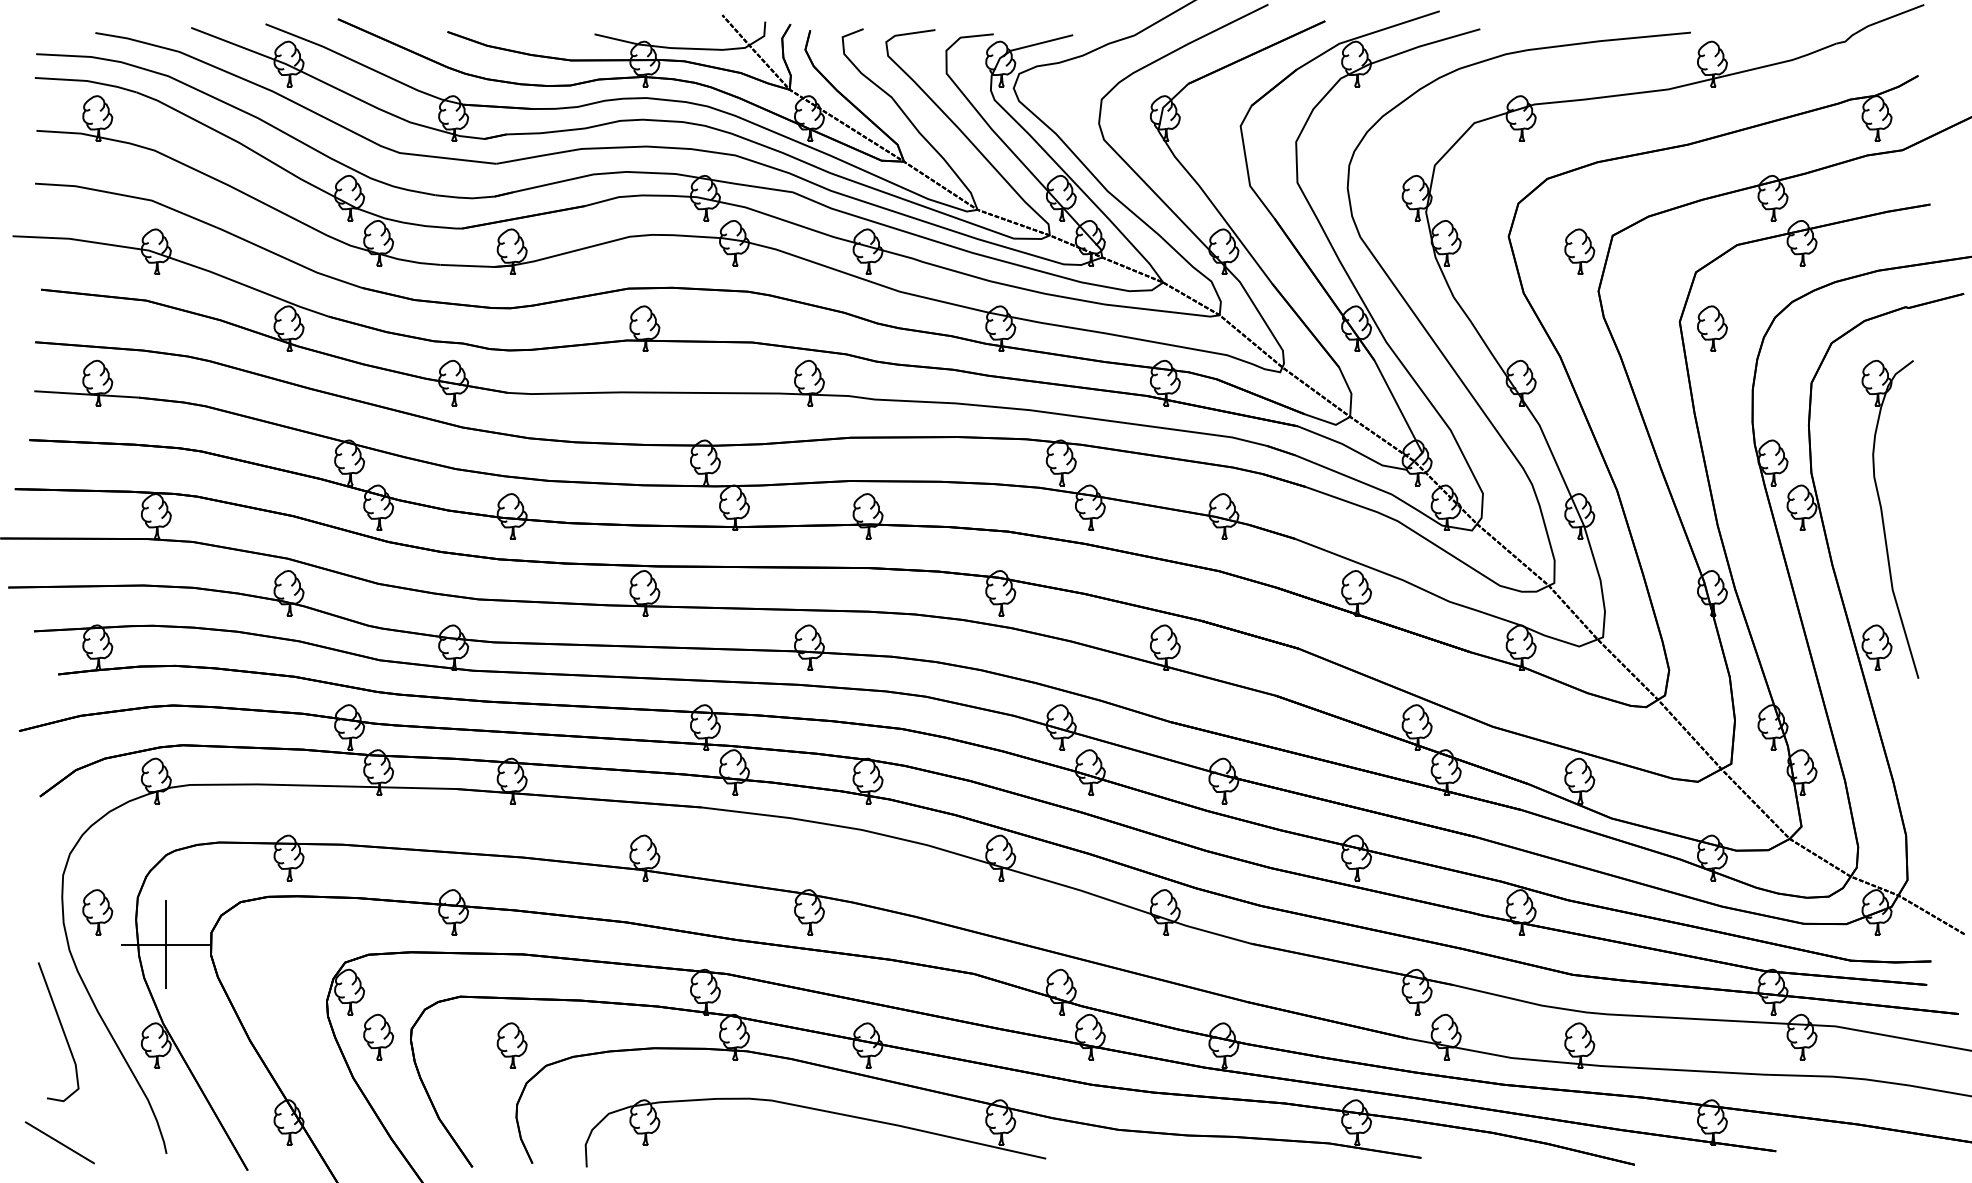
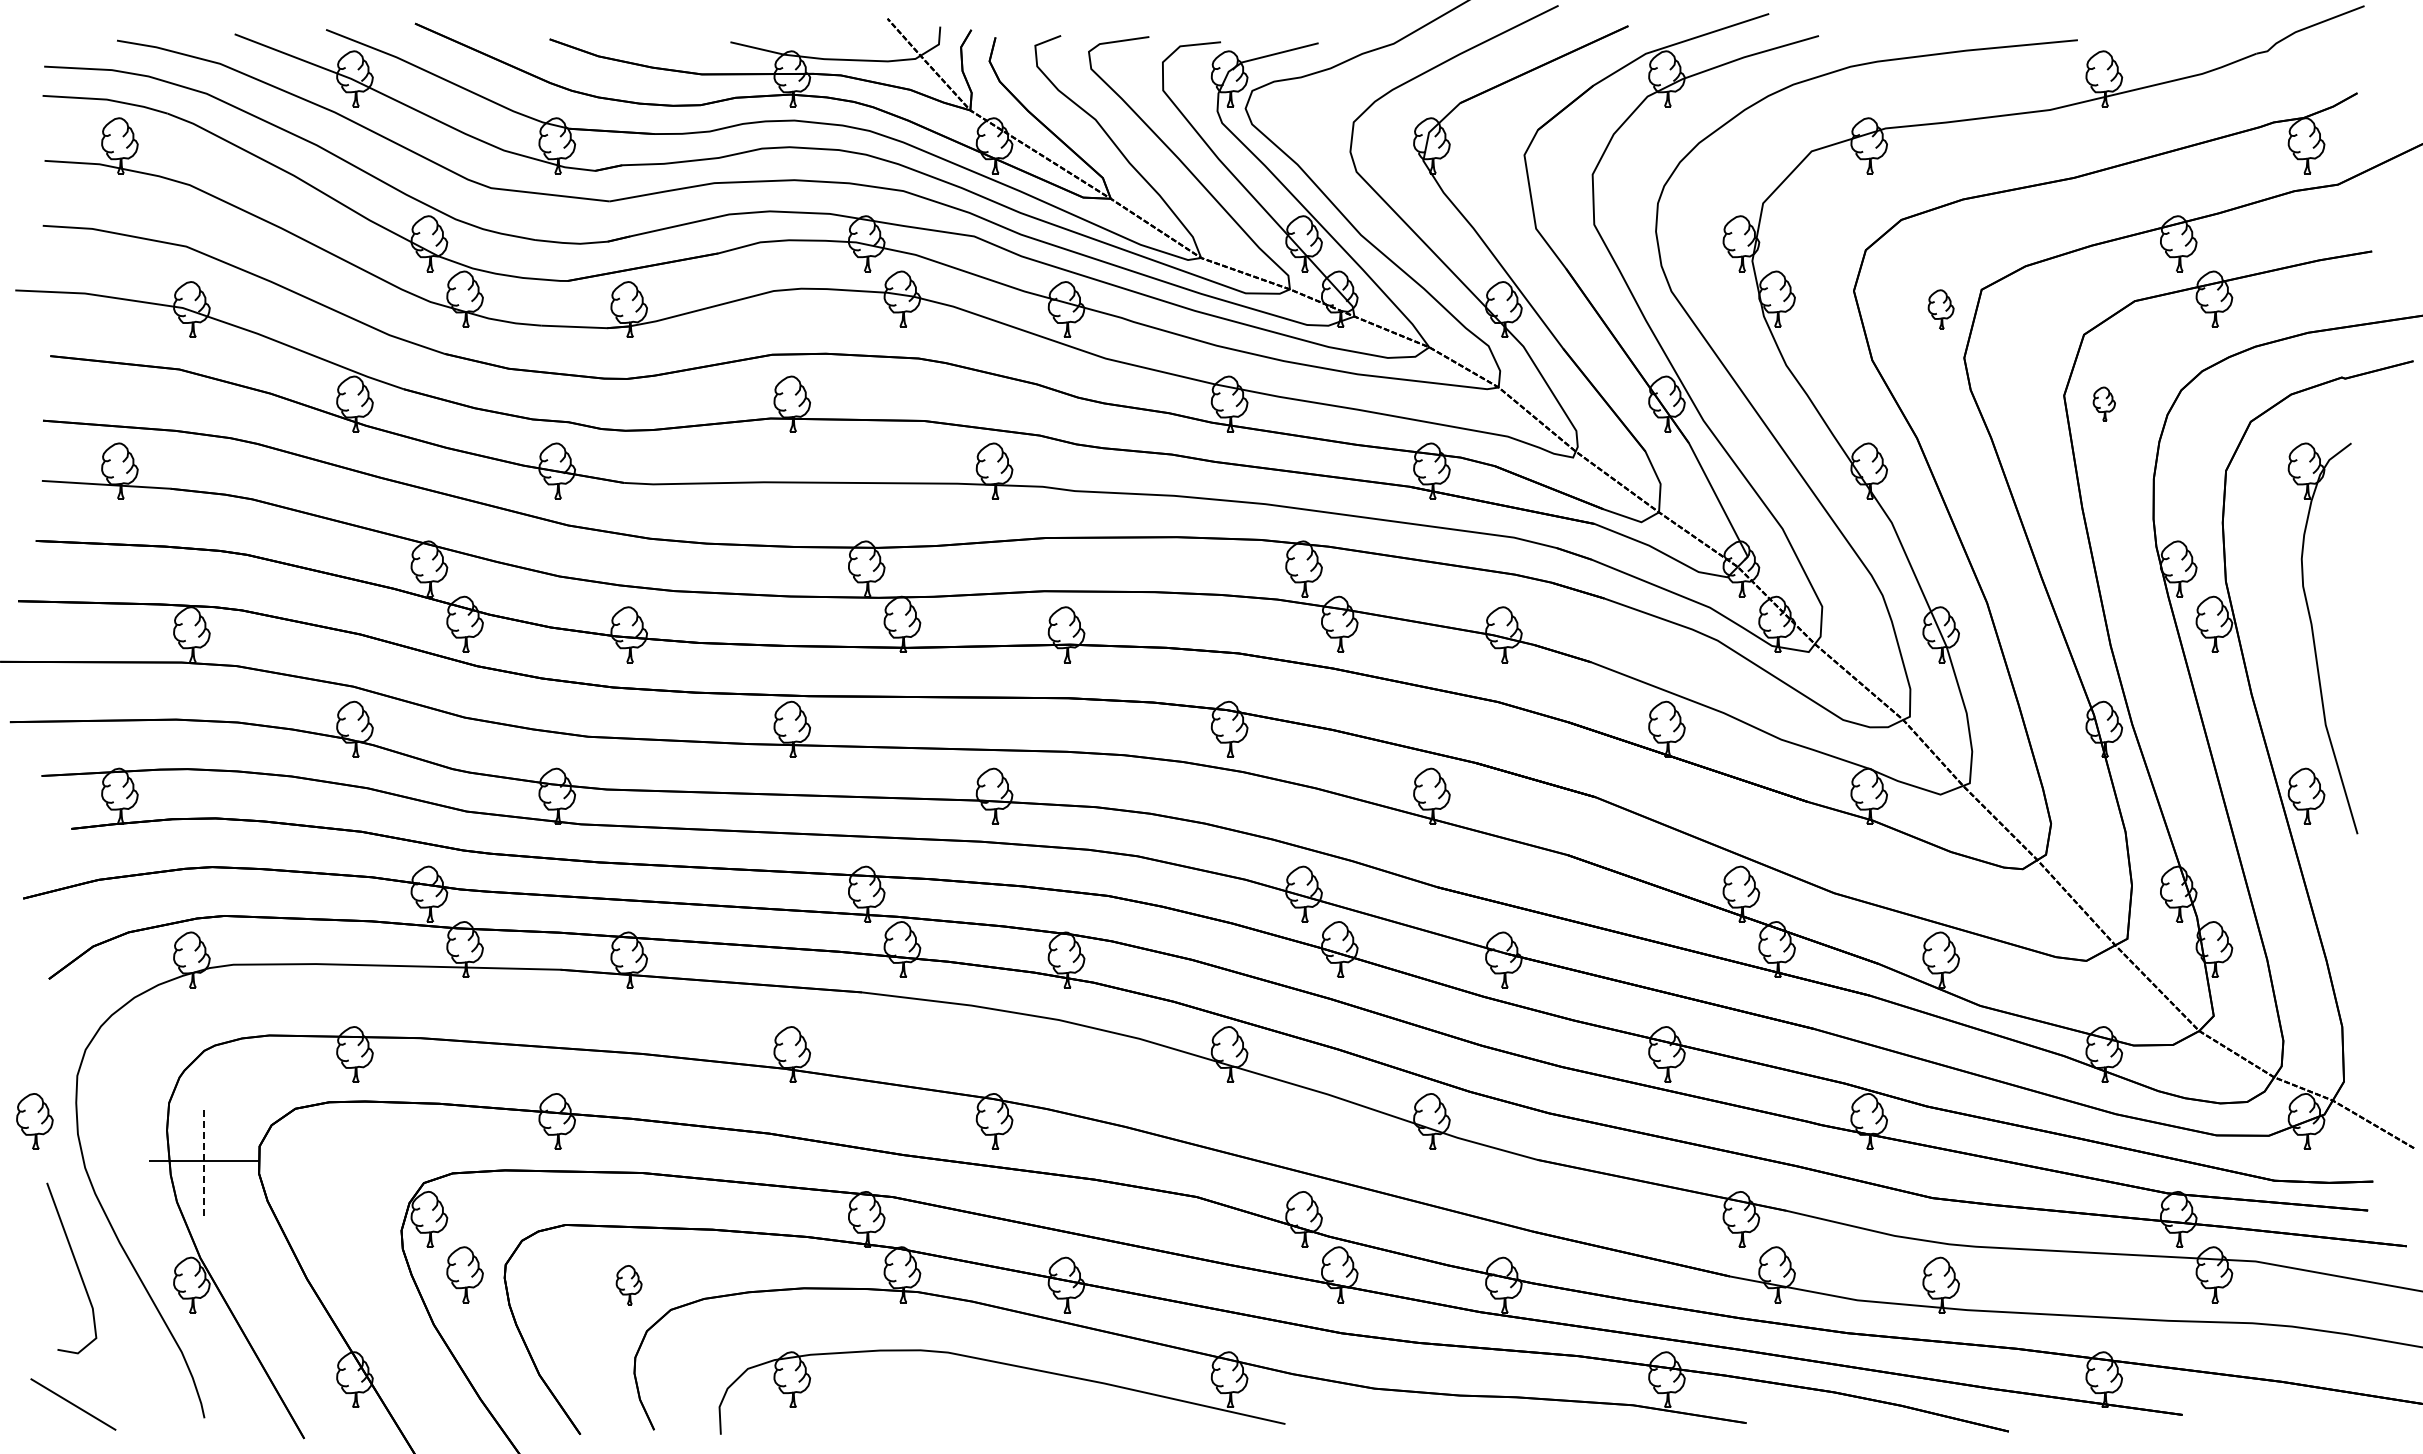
part: (1579, 251) -> (1940, 309), size x0.7
part: (1712, 328) -> (2104, 403), size x0.6
part: (97, 912) -> (34, 1121), moved
line: (165, 944) -> (203, 1160), solid -> dashed
part: (511, 1045) -> (628, 1284), size x0.7

